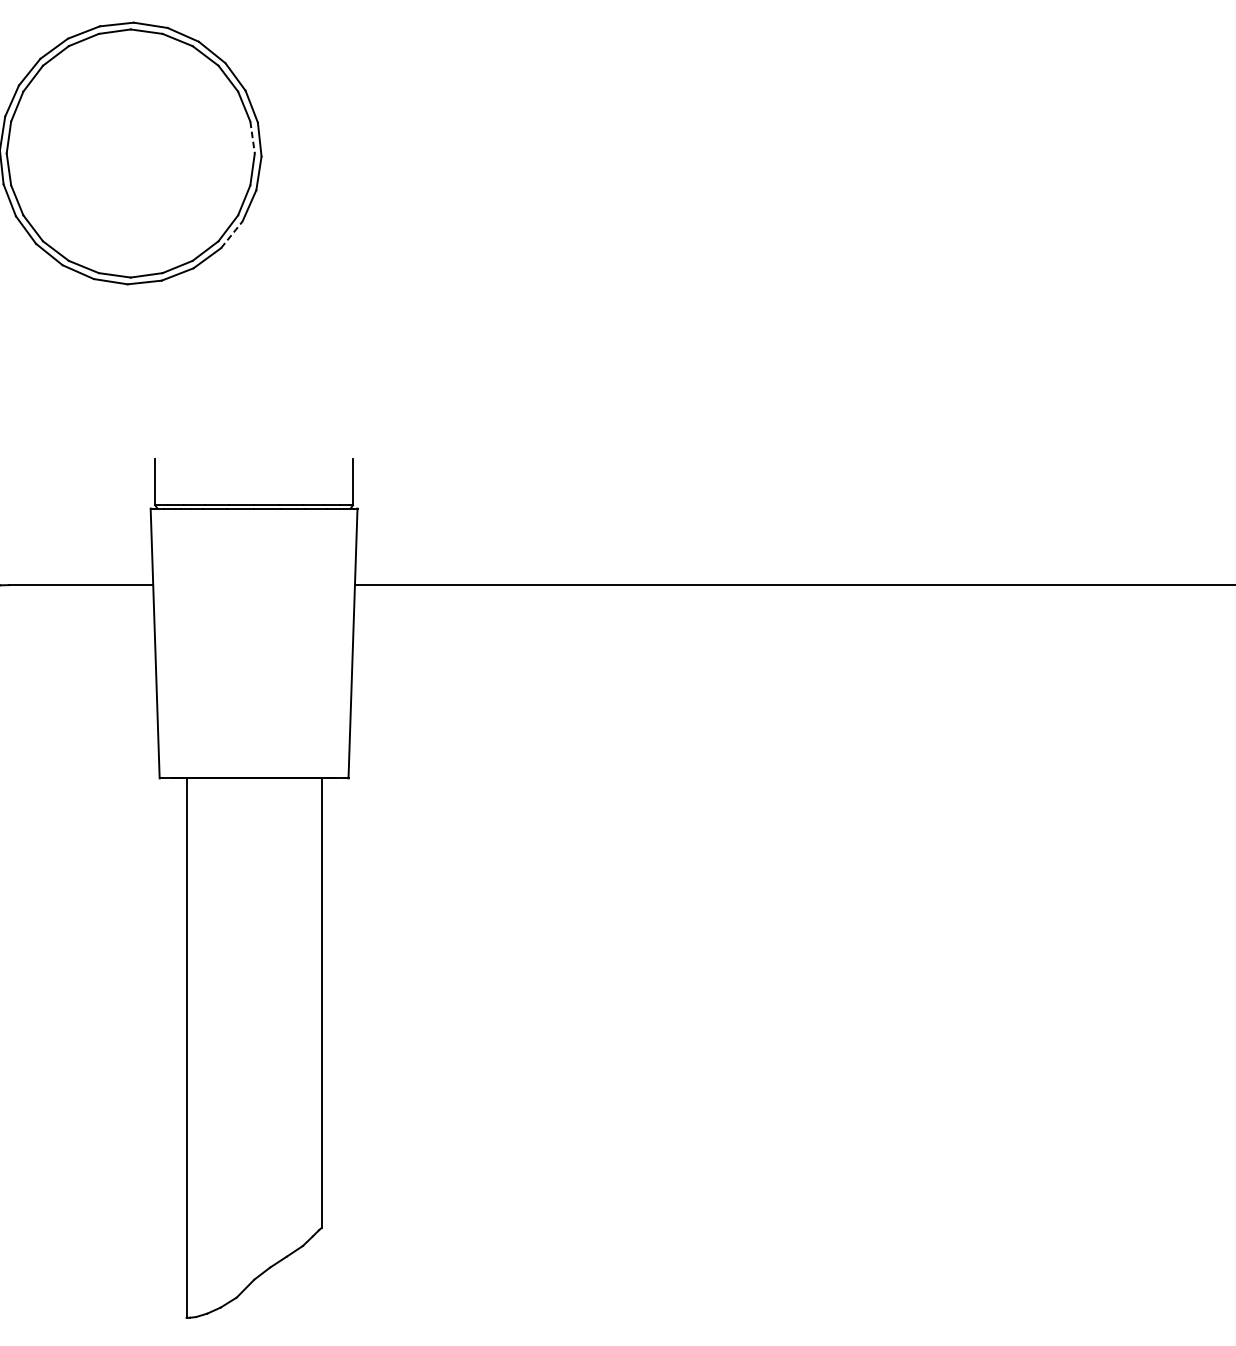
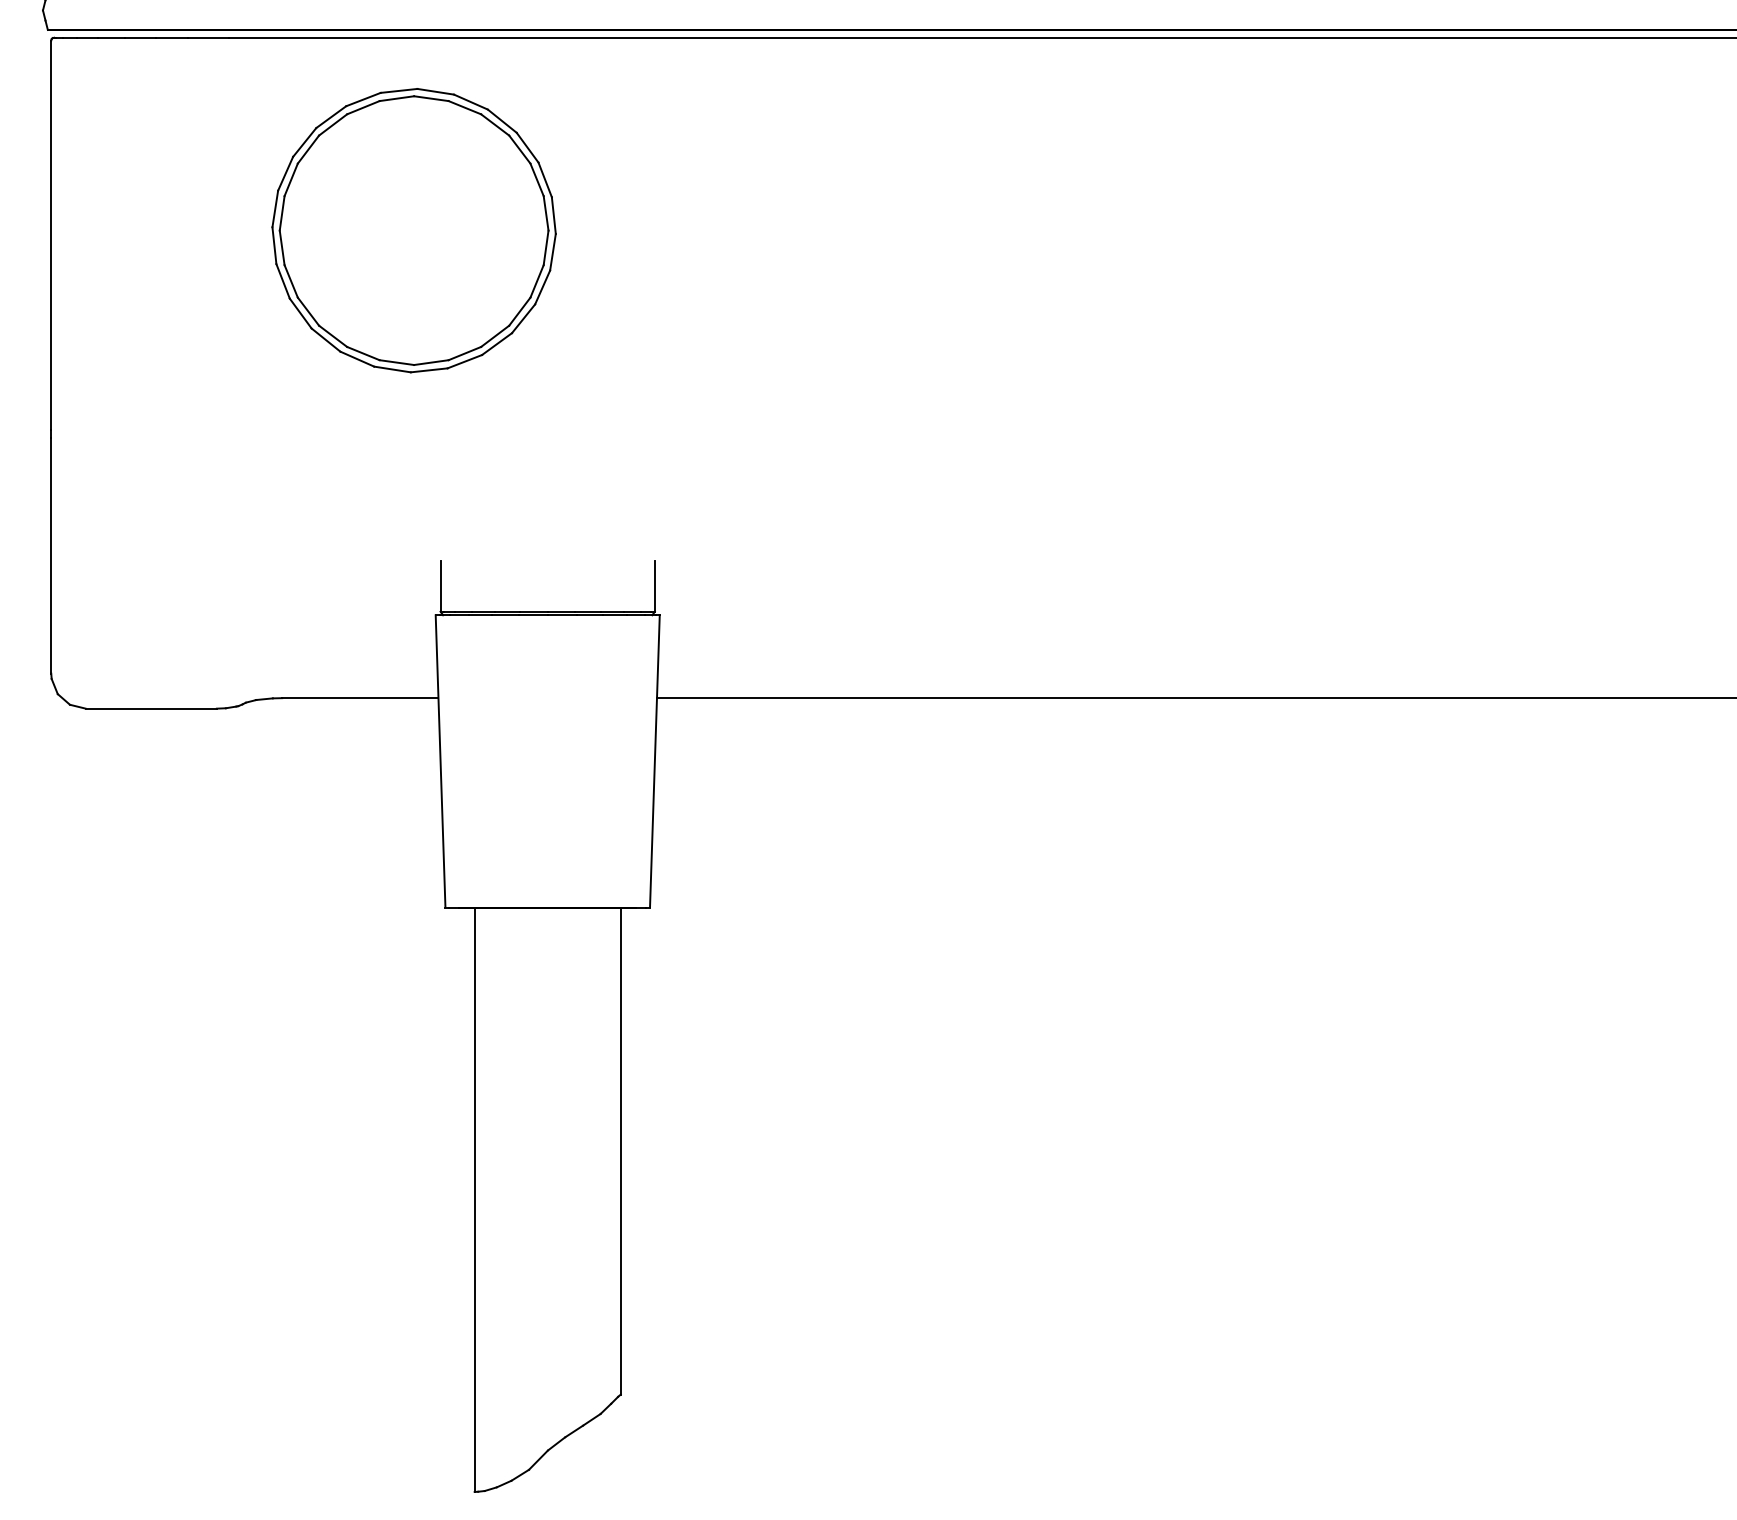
line: (252, 137) -> (546, 213), dashed -> solid
line: (231, 234) -> (523, 318), dashed -> solid

